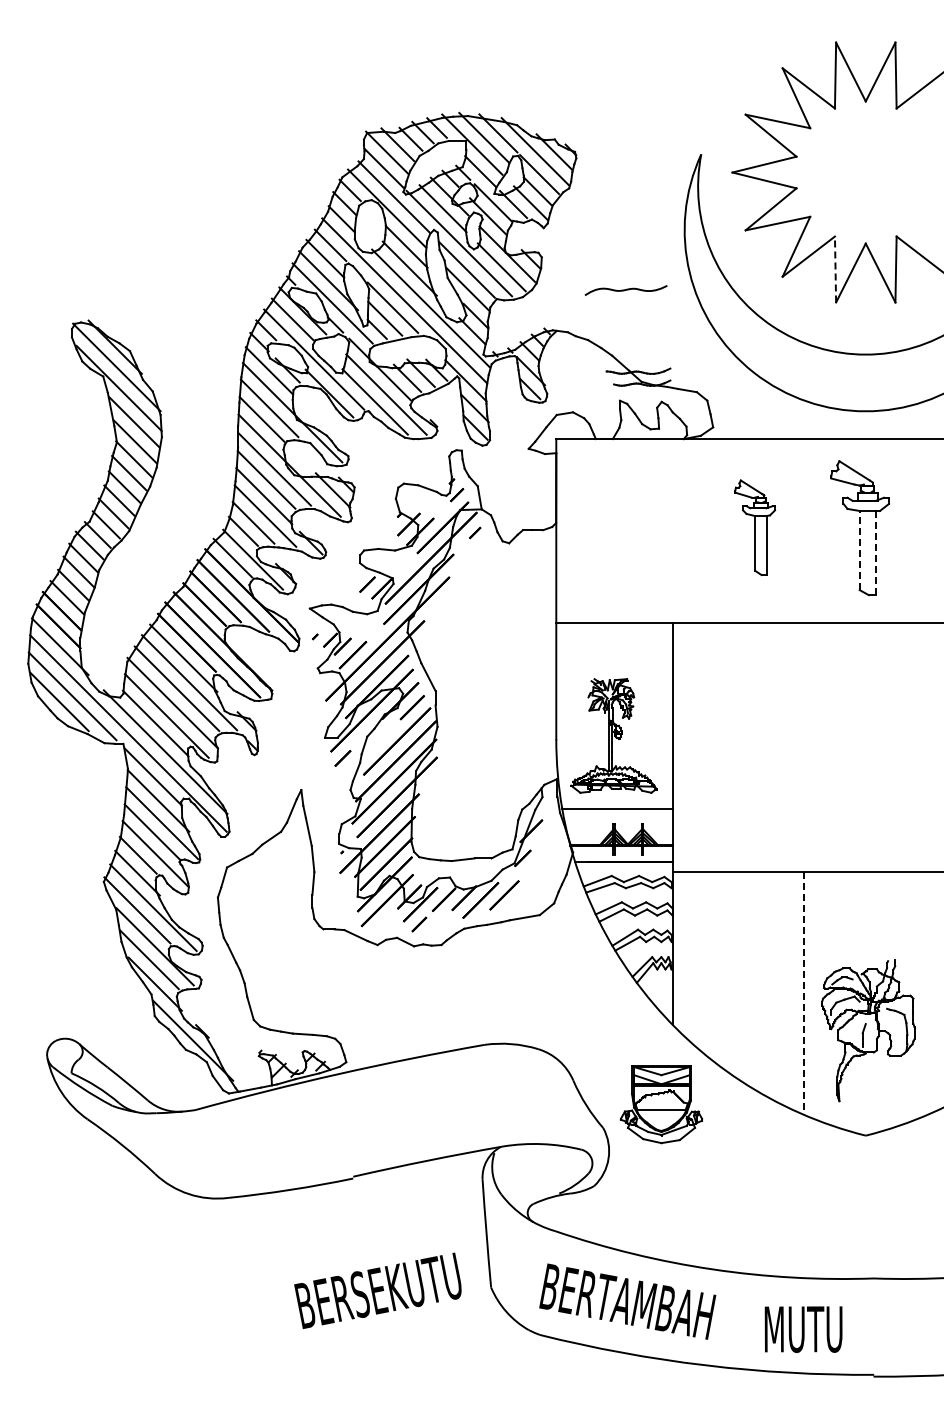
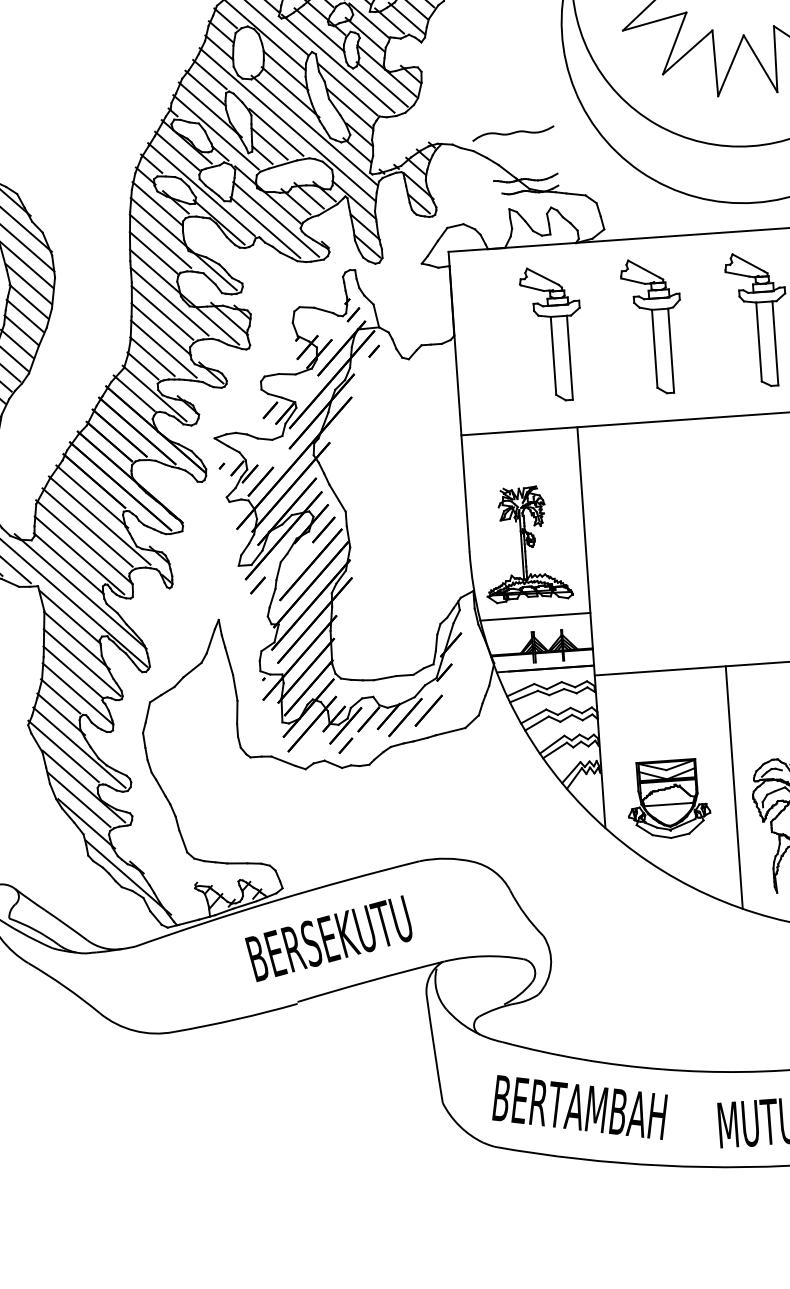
line: (835, 269) -> (715, 63), dashed -> solid
curve: (625, 290) -> (512, 133), moved
part: (754, 527) -> (652, 326), size x1.43
part: (654, 528) -> (552, 334), added
line: (859, 550) -> (758, 342), dashed -> solid
line: (875, 553) -> (775, 343), dashed -> solid
line: (803, 993) -> (733, 787), dashed -> solid
part: (661, 1104) -> (668, 799), moved
text: (377, 1290) -> (328, 938), moved

